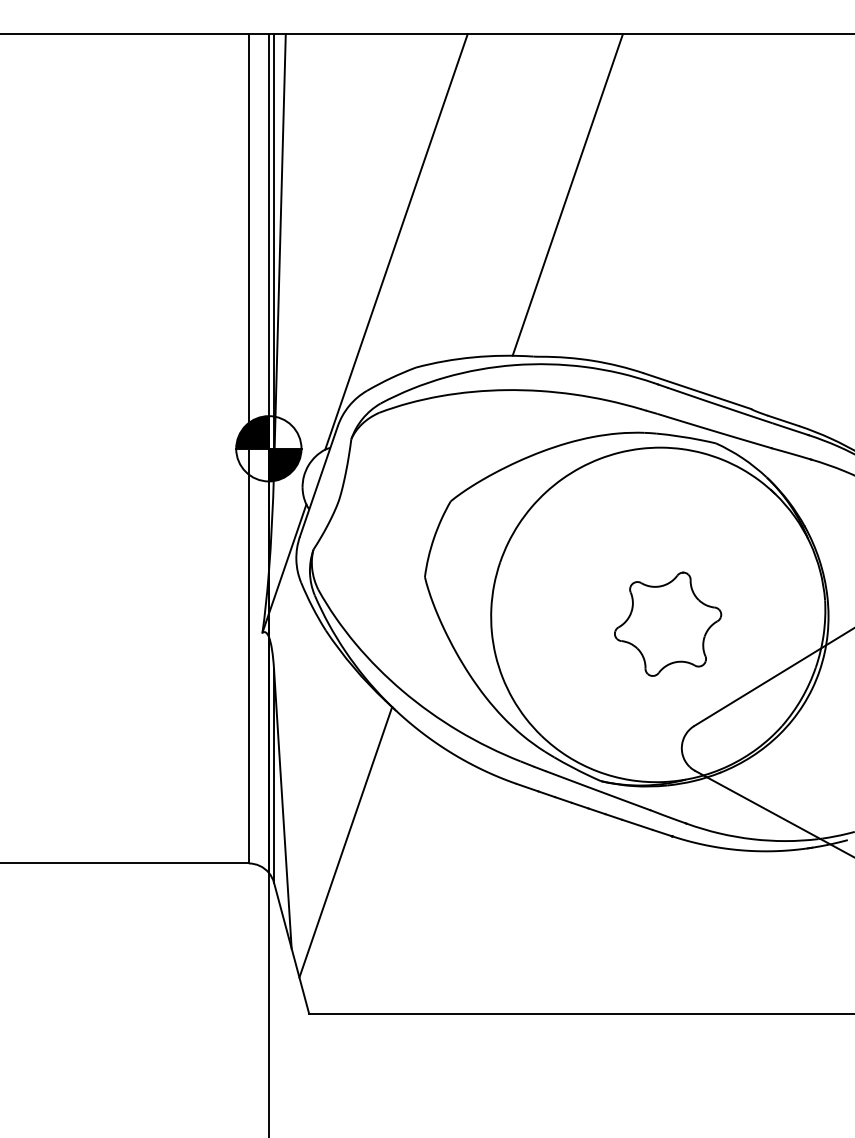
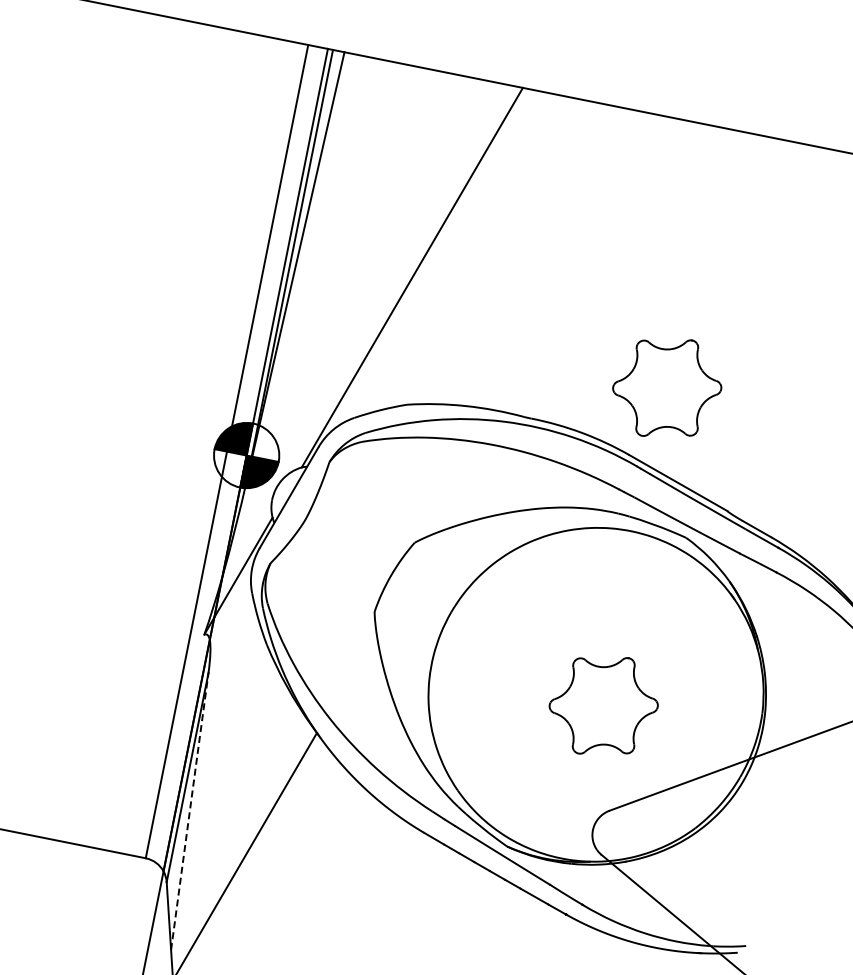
line: (567, 194) -> (589, 264), removed
part: (668, 299) -> (667, 387), added
line: (282, 808) -> (189, 810), solid -> dashed

